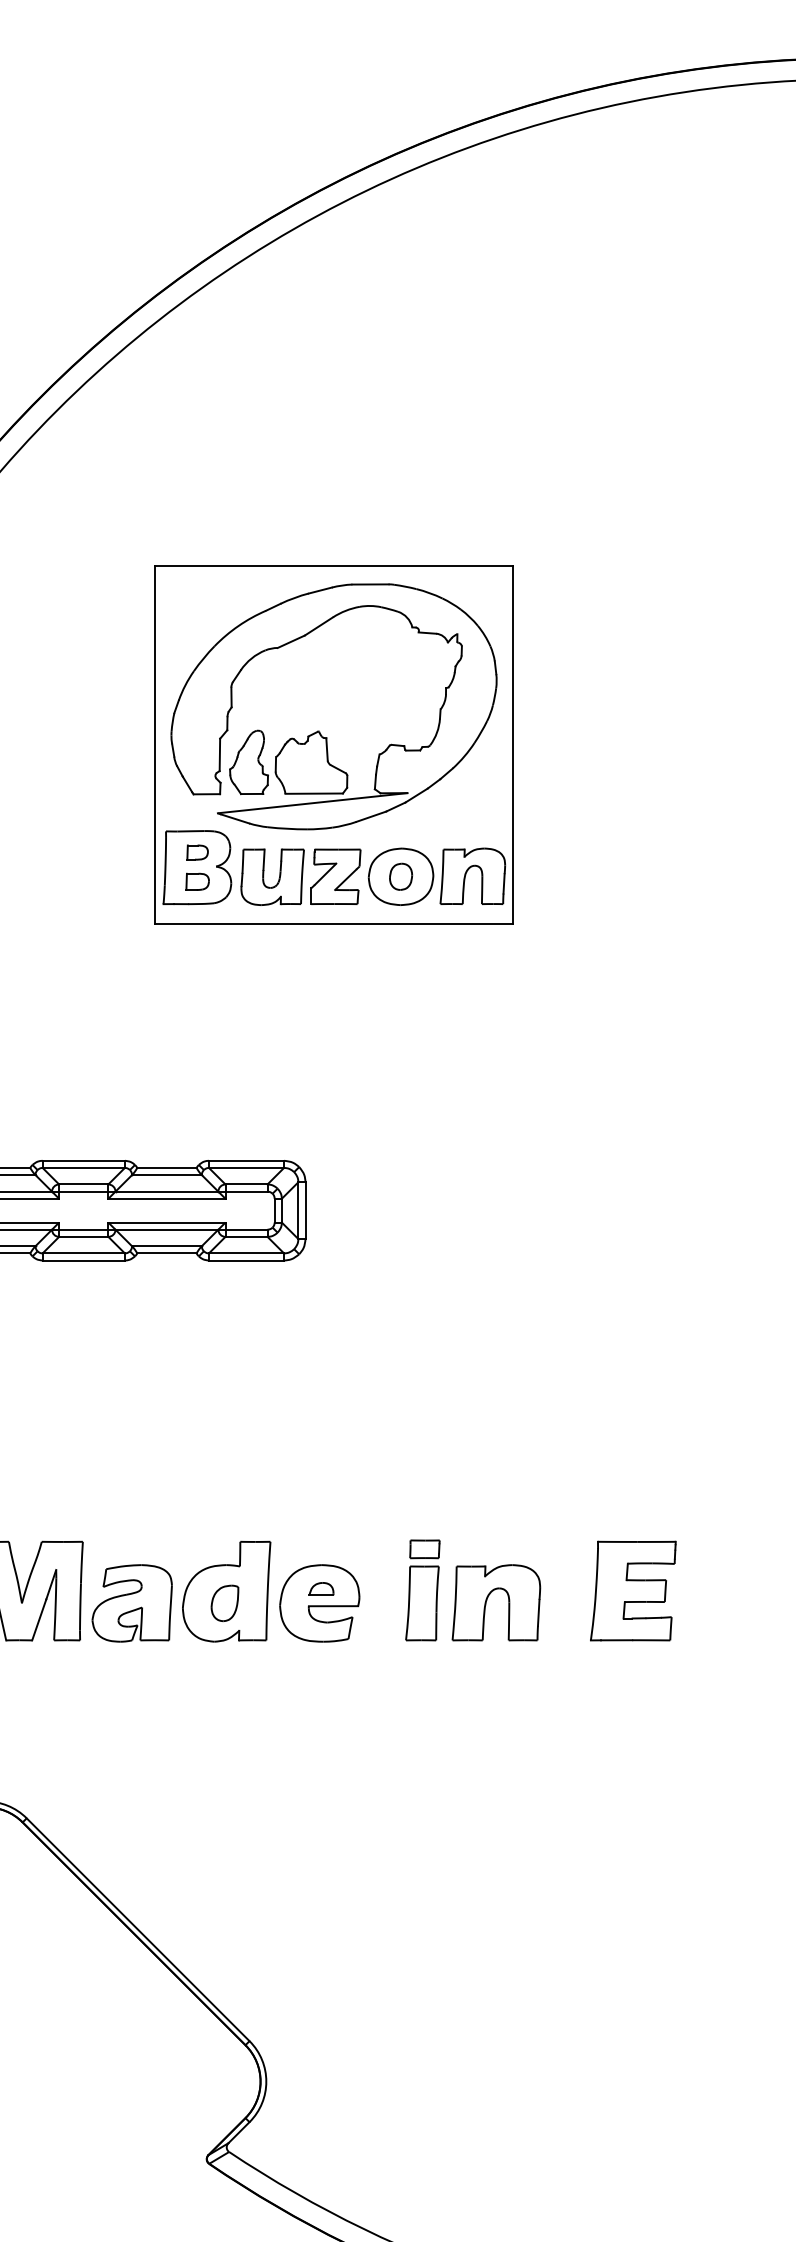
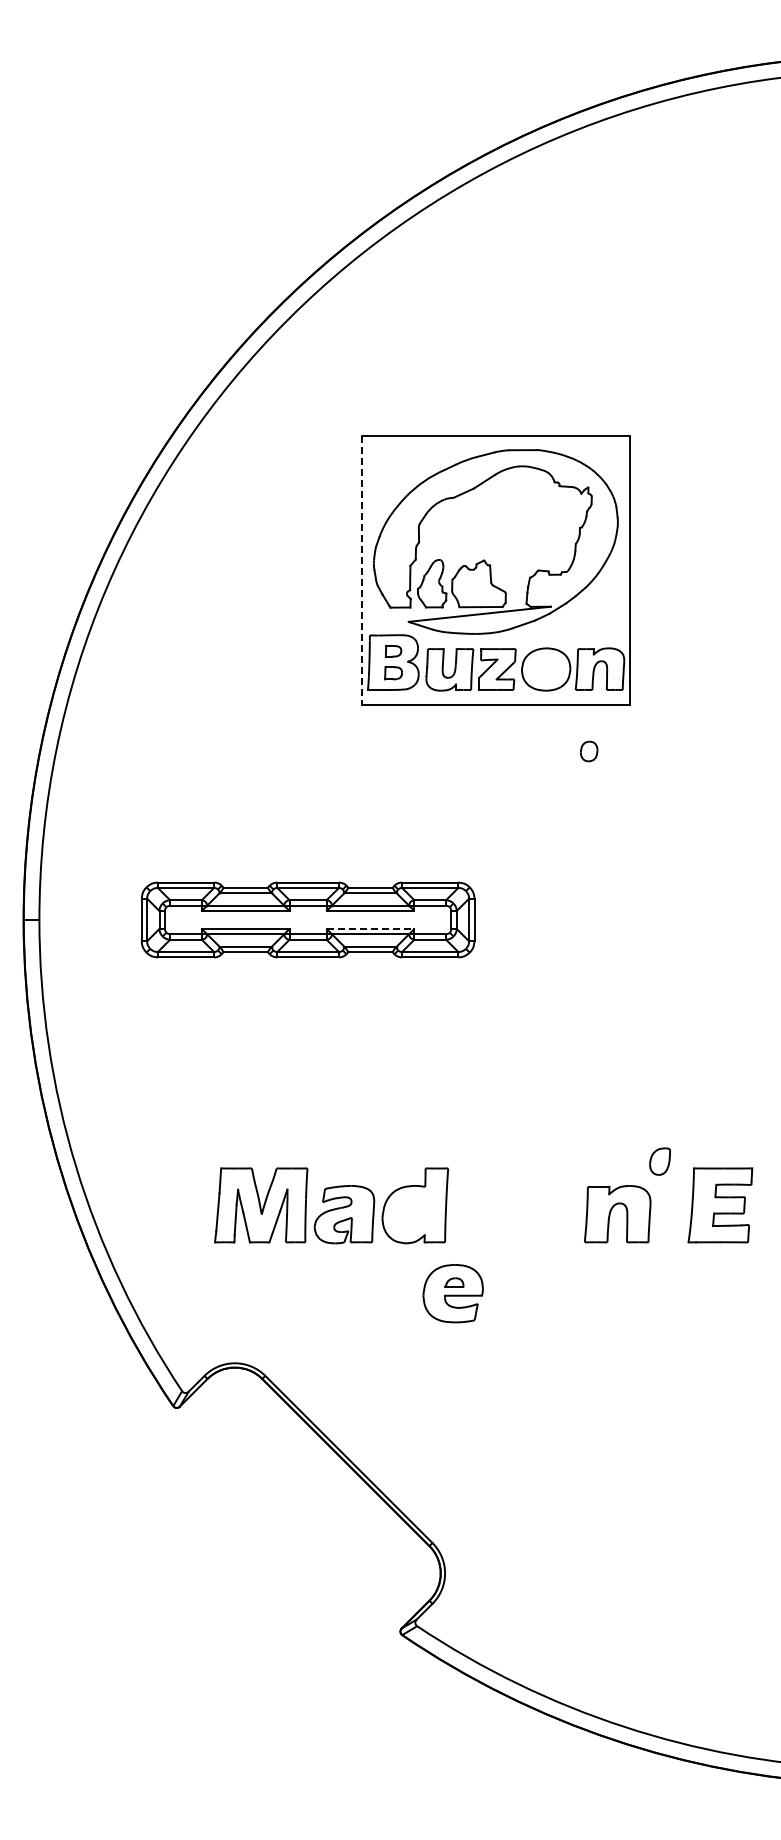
line: (154, 746) -> (361, 571), solid -> dashed
part: (401, 876) -> (589, 751), moved
line: (166, 1222) -> (370, 928), solid -> dashed
part: (422, 1589) -> (562, 1204), removed
part: (224, 1603) -> (659, 1161), moved
part: (318, 1603) -> (452, 1293), moved

